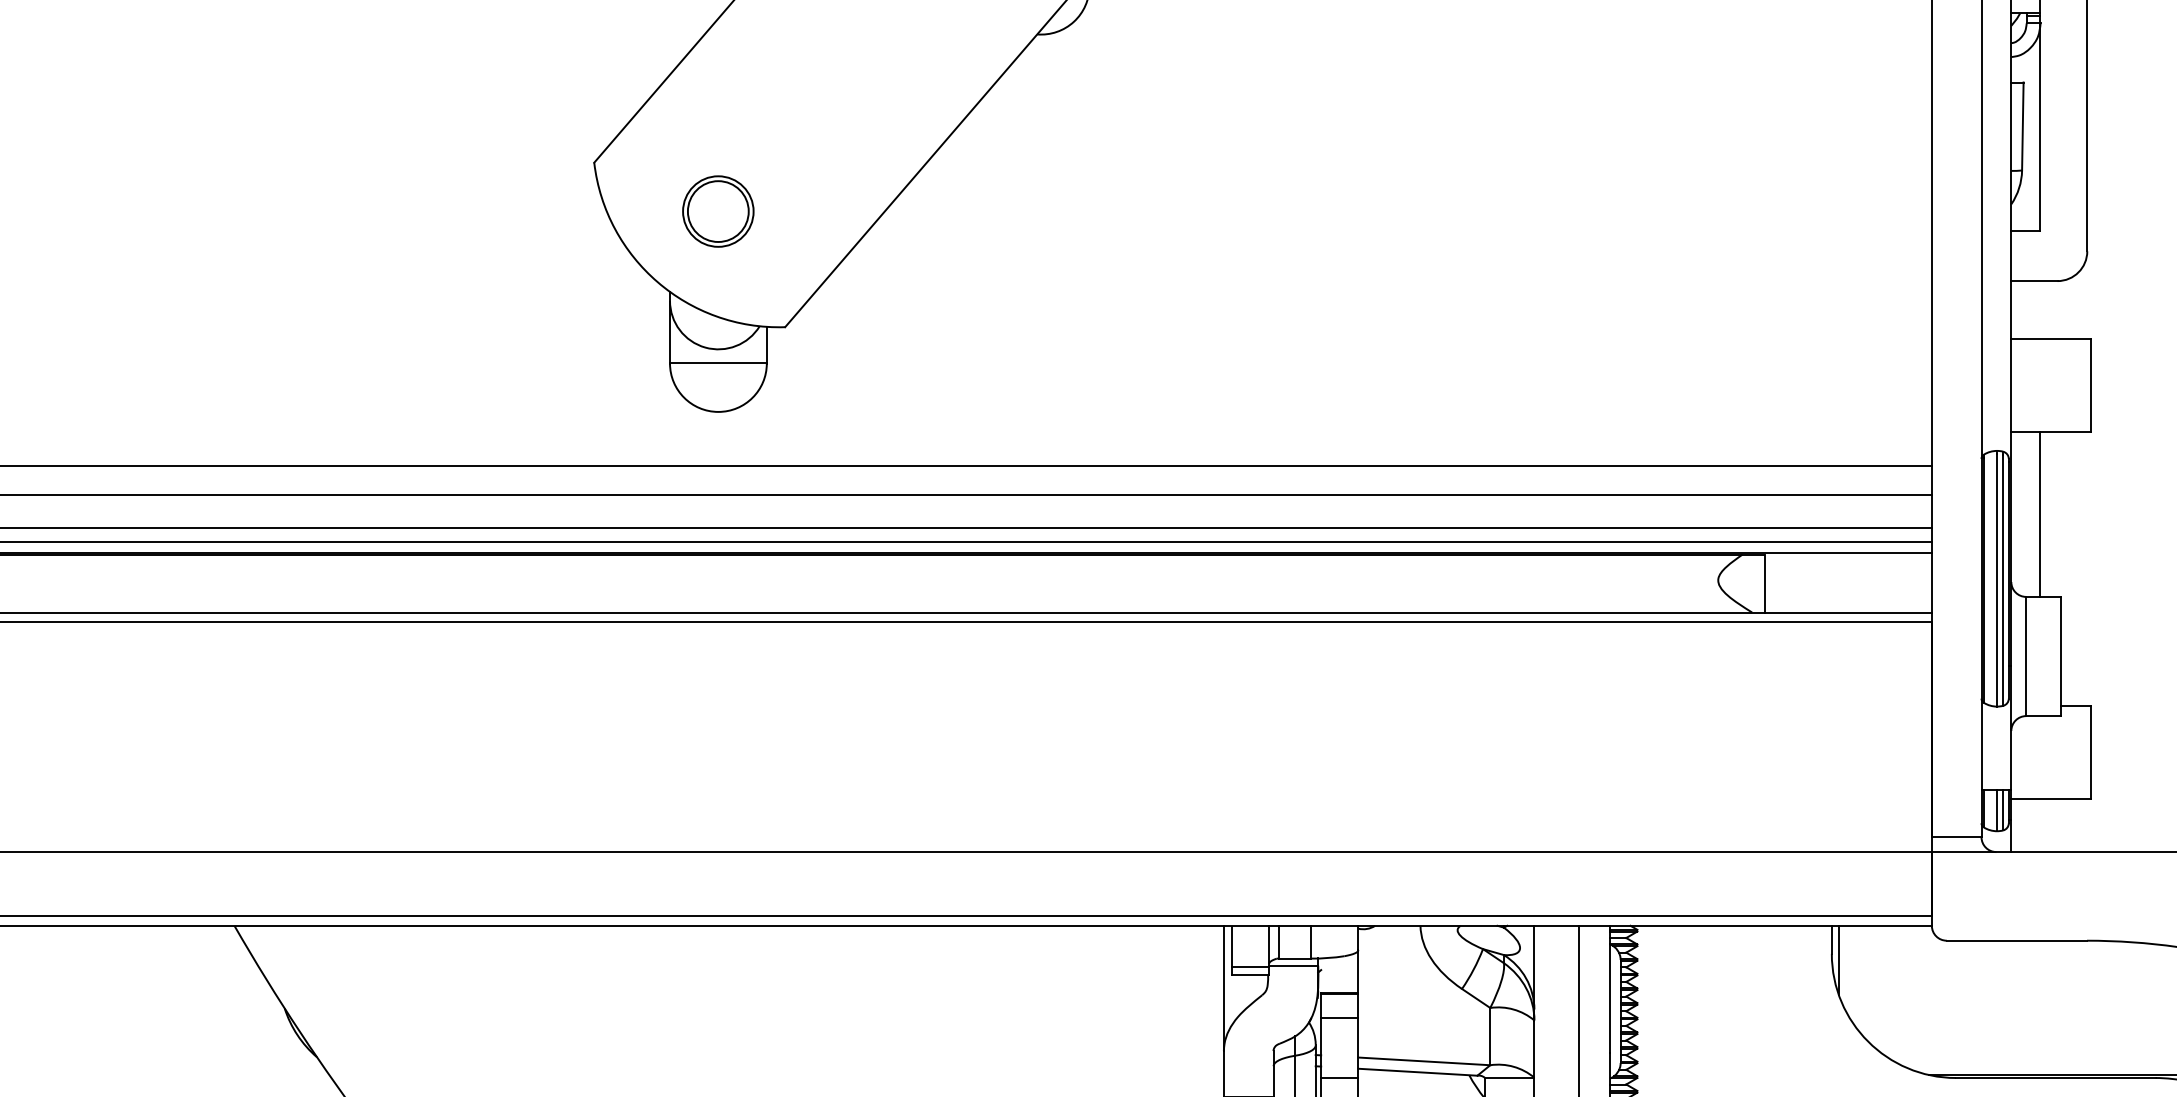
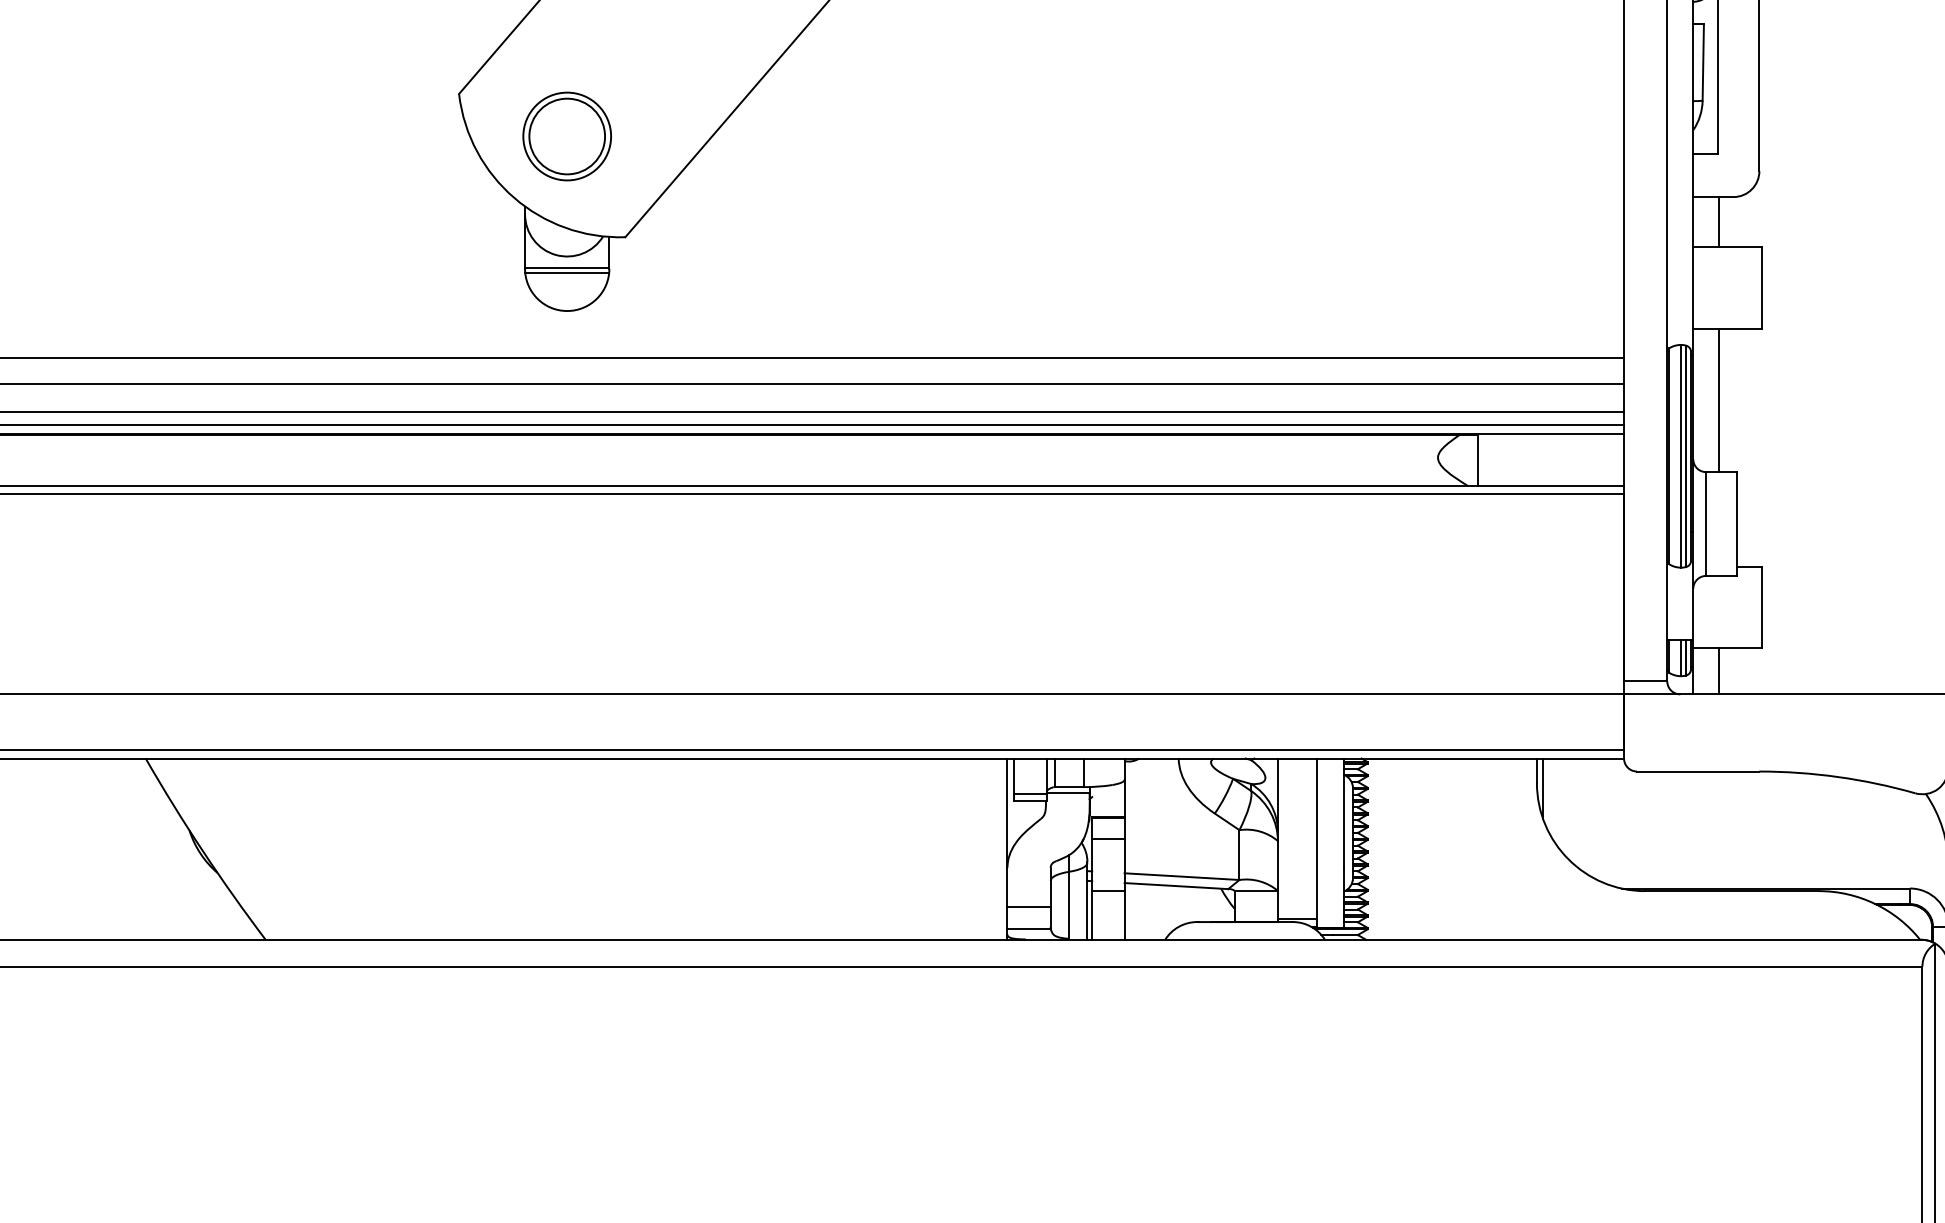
part: (717, 211) -> (566, 136), size x1.43
line: (2040, 310) -> (1718, 222), added
line: (718, 367) -> (567, 272), added
line: (2040, 825) -> (1718, 671), added

